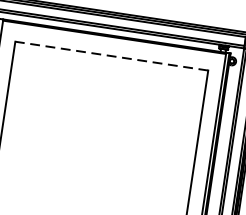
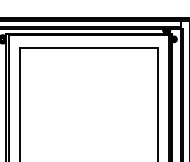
line: (111, 56) -> (88, 48), dashed -> solid

